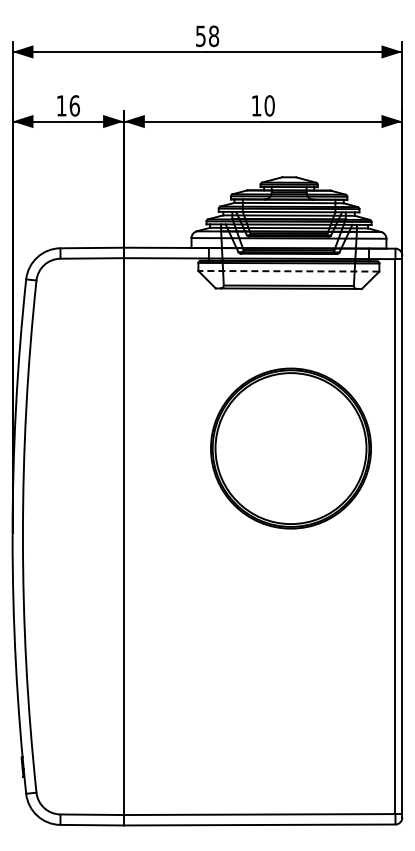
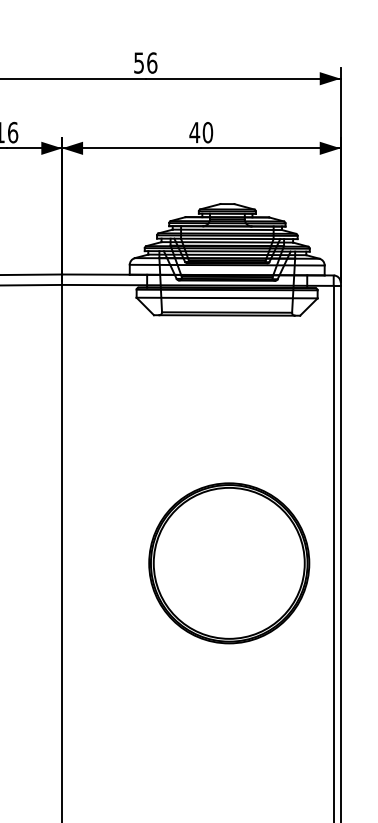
text: (214, 35) -> (152, 62), 58 -> 56
text: (256, 105) -> (194, 132), 10 -> 40
line: (288, 271) -> (226, 298), dashed -> solid
part: (290, 448) -> (228, 563), moved

